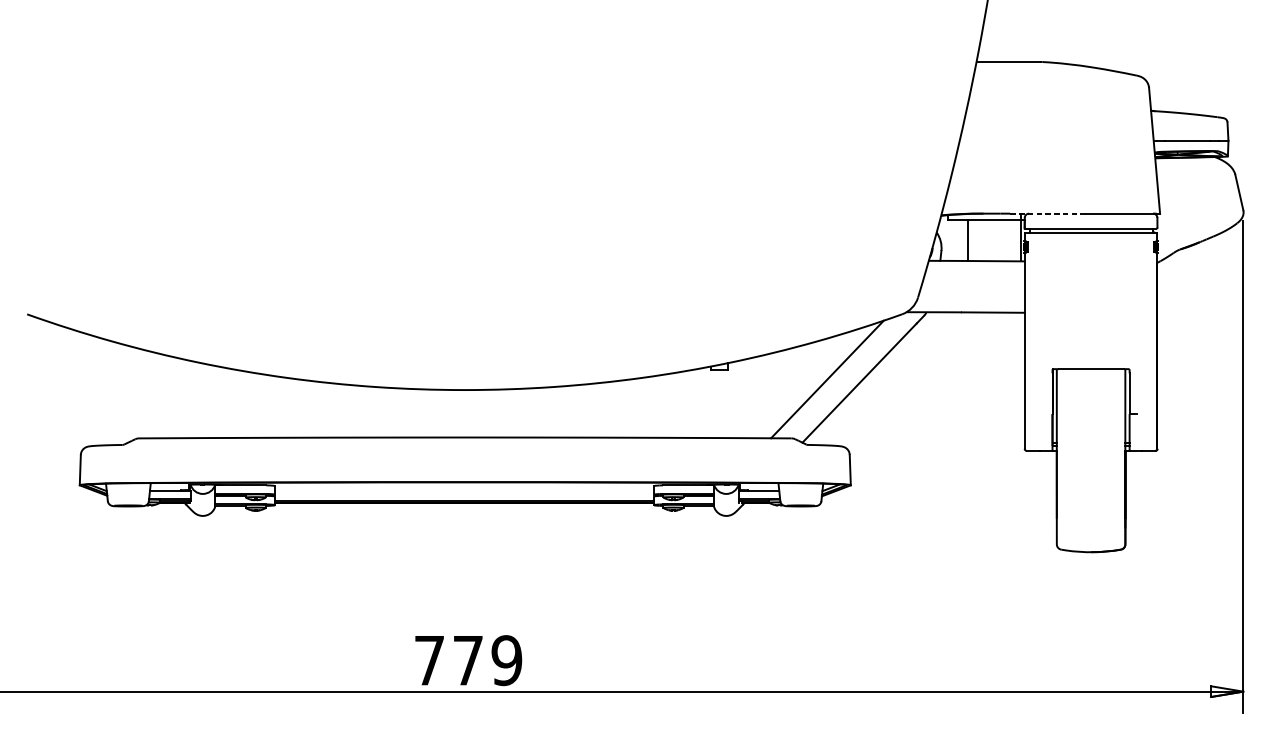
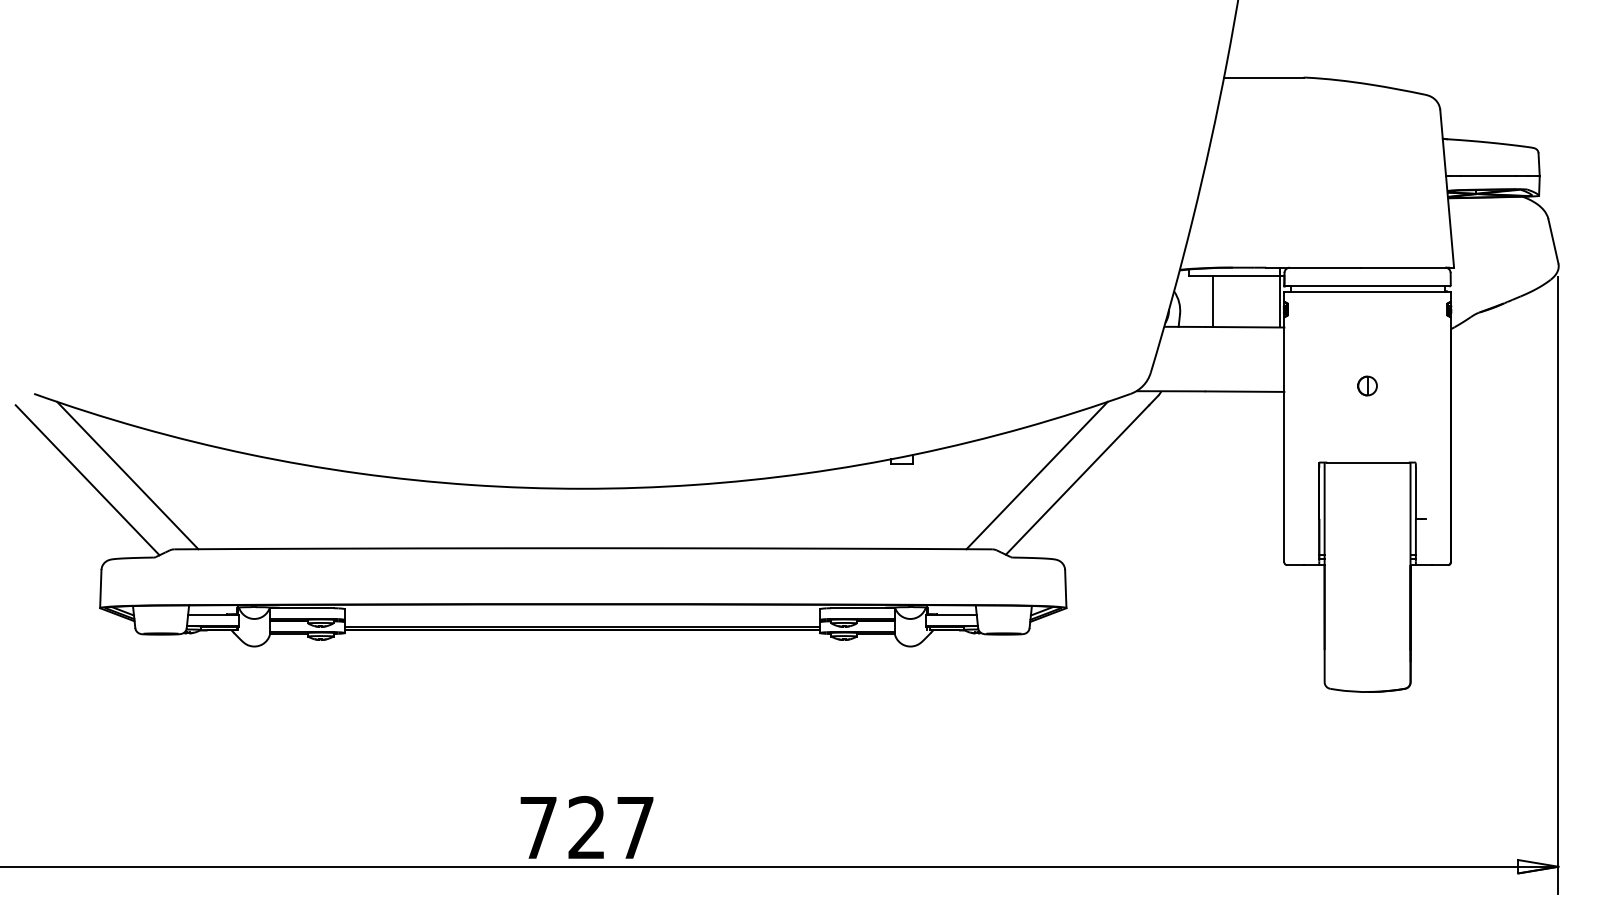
line: (1047, 213) -> (1313, 267), dashed -> solid
part: (1091, 307) -> (1367, 385), added
line: (101, 379) -> (127, 475), added
line: (69, 383) -> (87, 480), added
text: (487, 660) -> (611, 827), 779 -> 727

